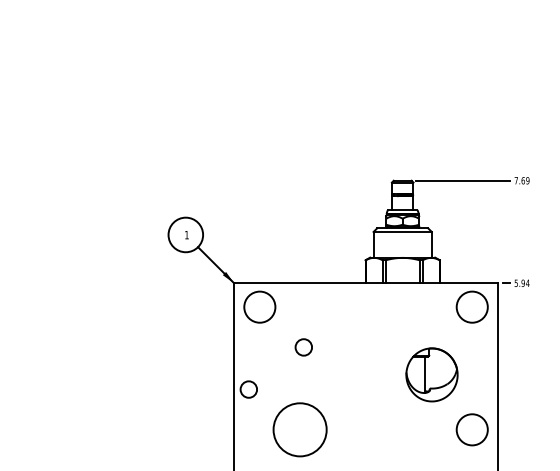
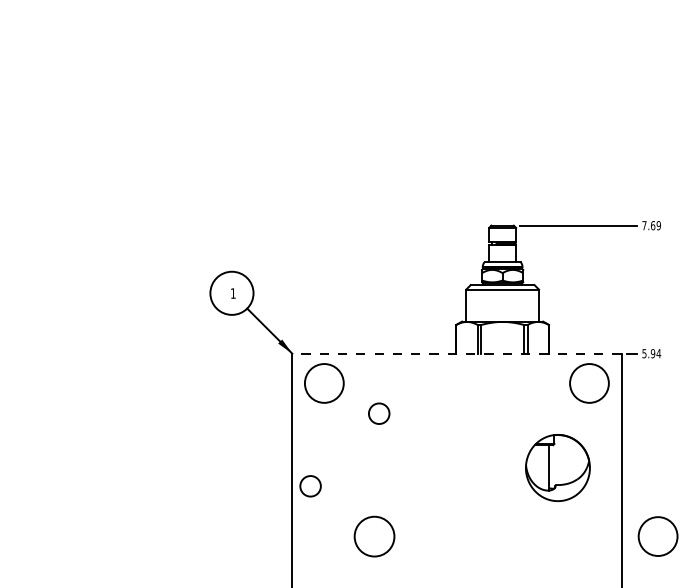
line: (366, 283) -> (457, 353), solid -> dashed
circle: (303, 347) -> (378, 413), moved
part: (431, 374) -> (557, 467), moved
circle: (299, 429) -> (373, 536), size x0.6
circle: (471, 429) -> (657, 536), moved

